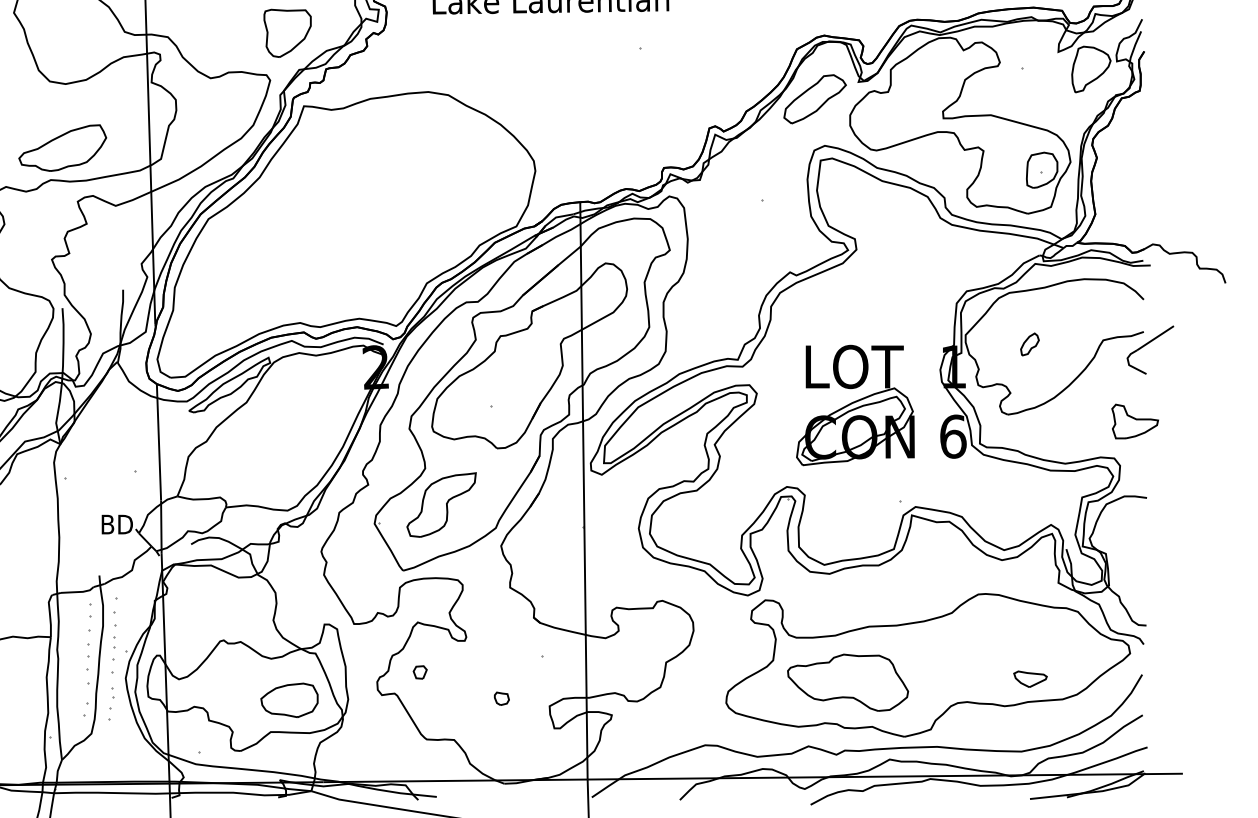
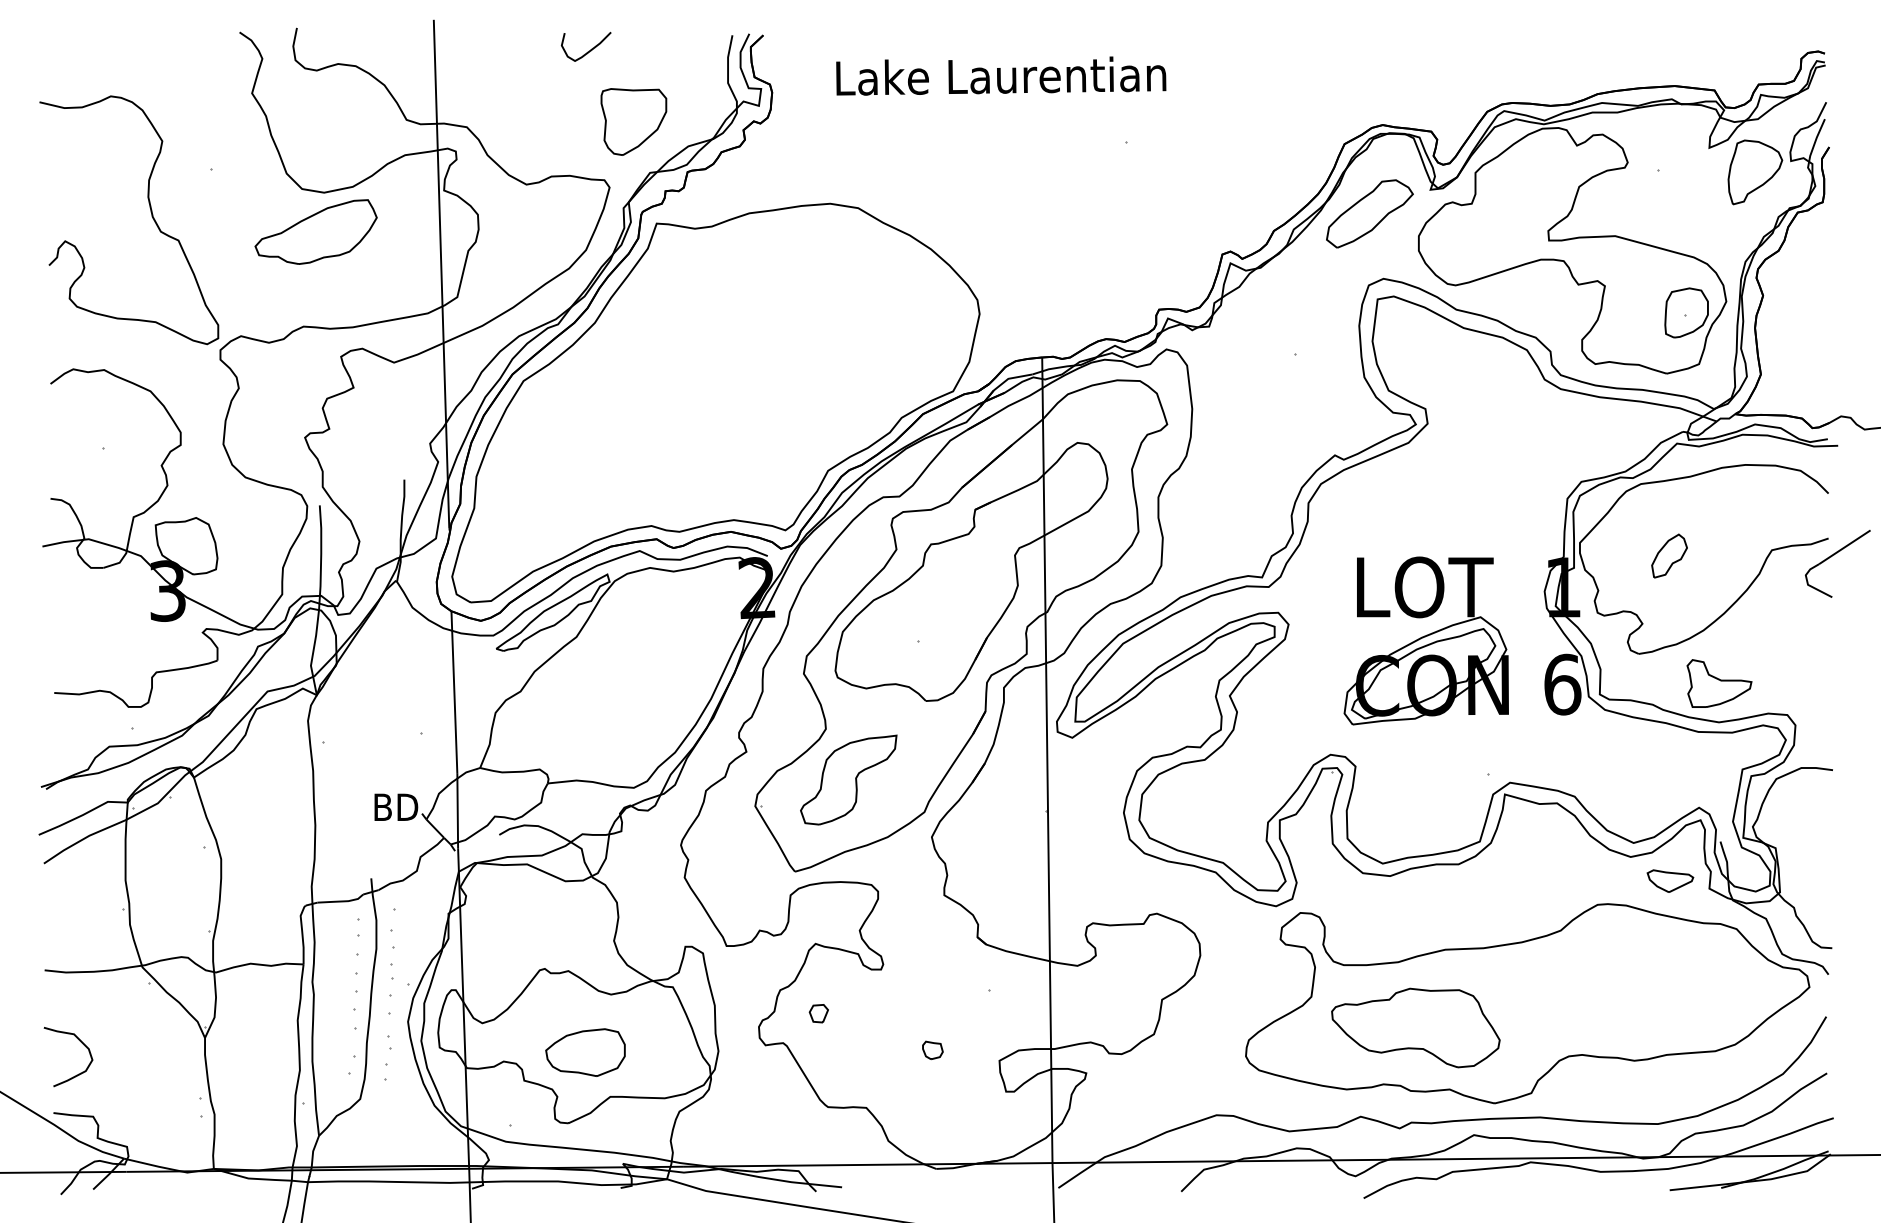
part: (62, 147) -> (315, 231), moved
part: (1029, 344) -> (1669, 555), size x1.4
part: (1135, 421) -> (1719, 683), moved
part: (1030, 678) -> (1670, 880), moved
part: (289, 700) -> (585, 1052), moved

